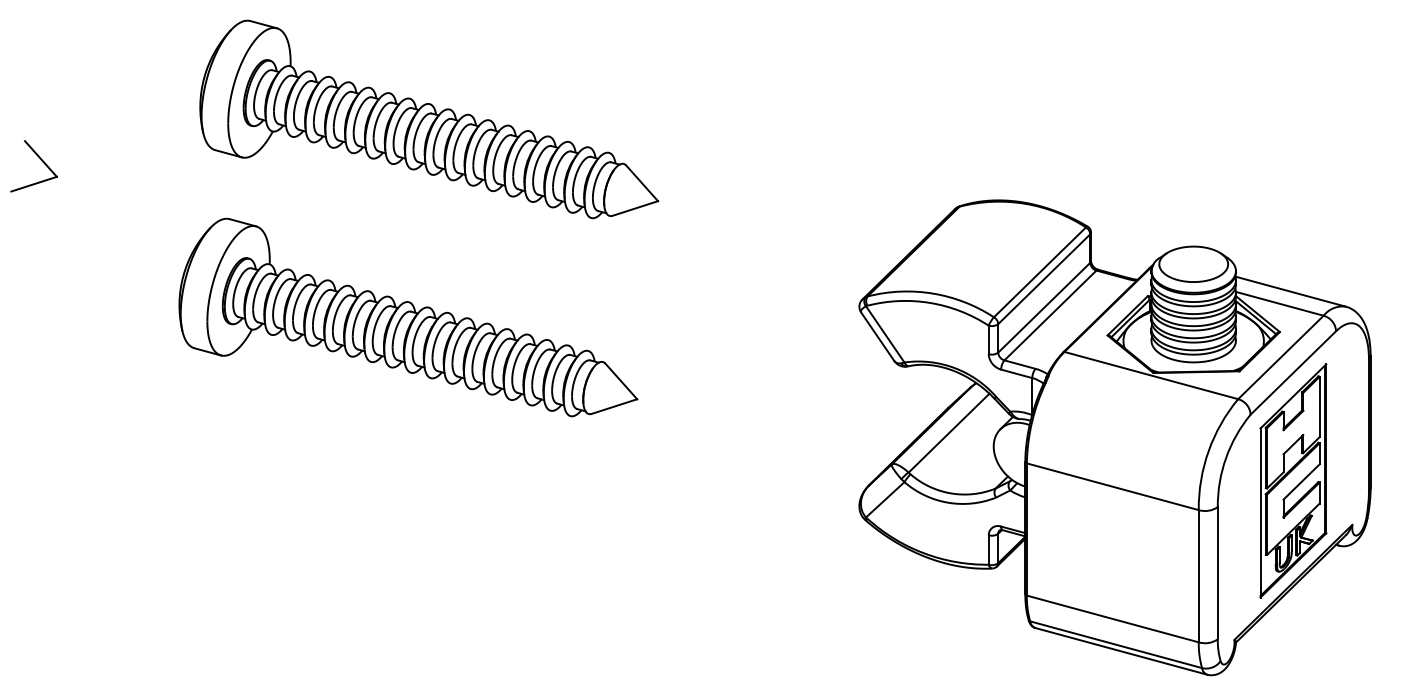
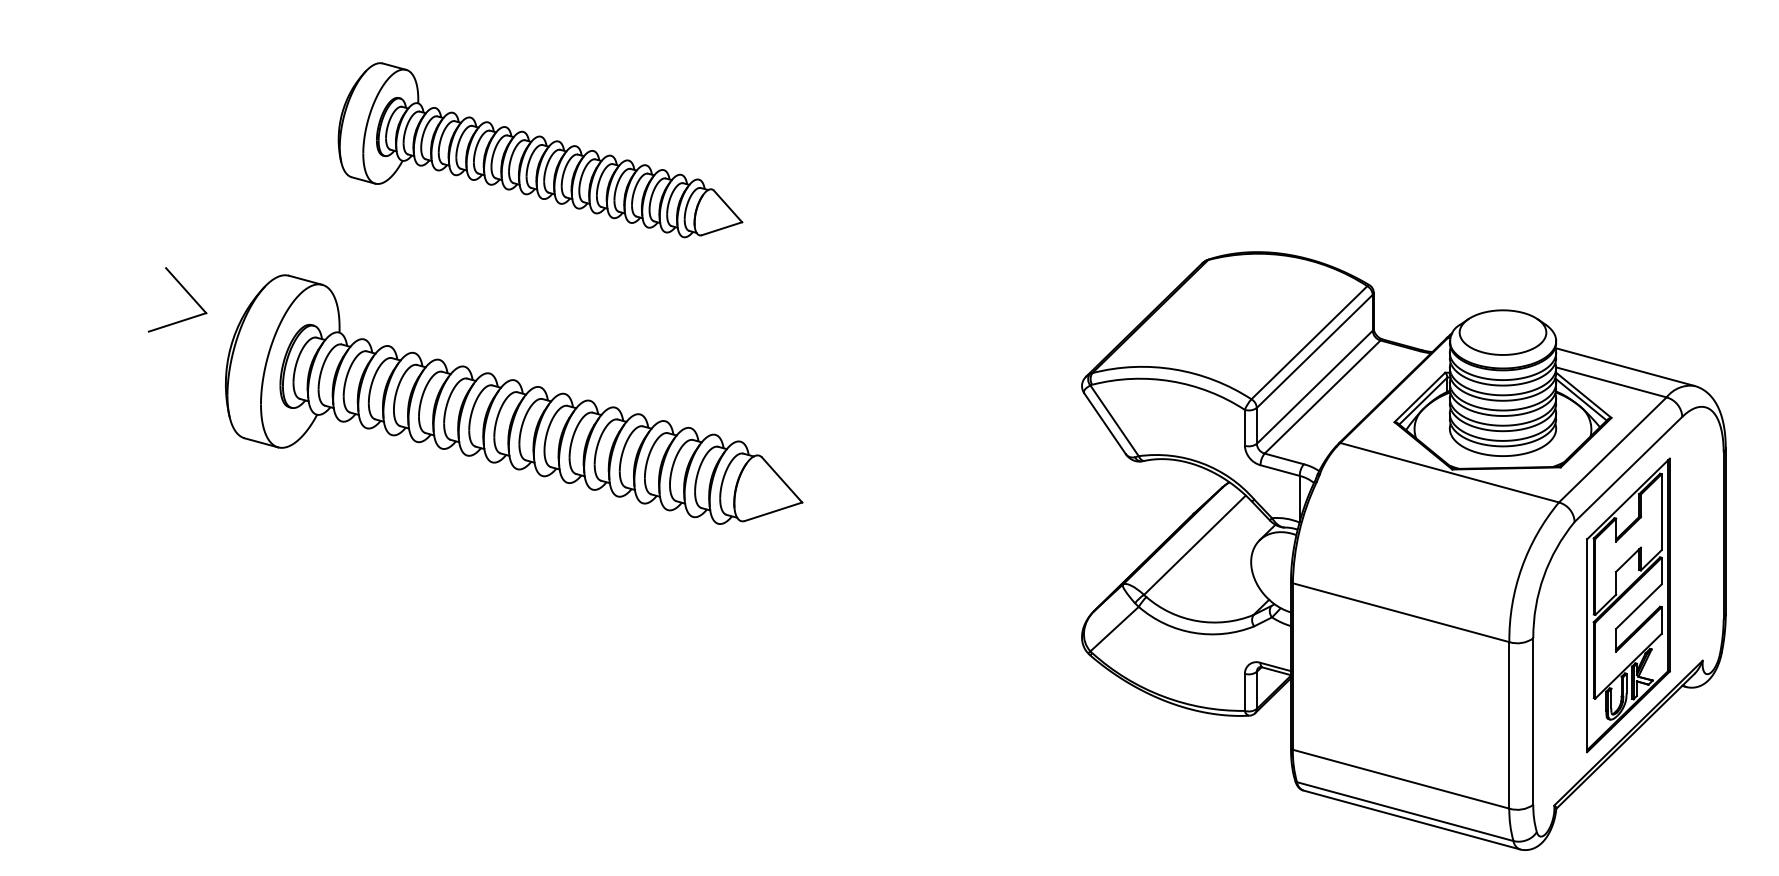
part: (429, 119) -> (540, 150), size x0.7
part: (41, 161) -> (186, 293), moved

